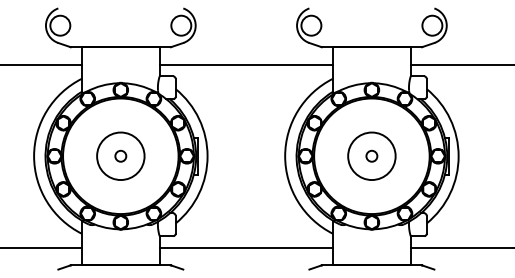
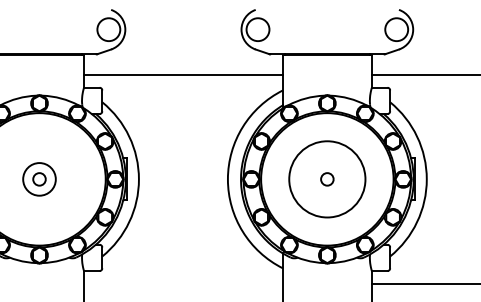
circle: (120, 156) -> (39, 179), size x0.6
circle: (371, 156) -> (326, 179), size x1.4
line: (246, 247) -> (183, 283), removed

